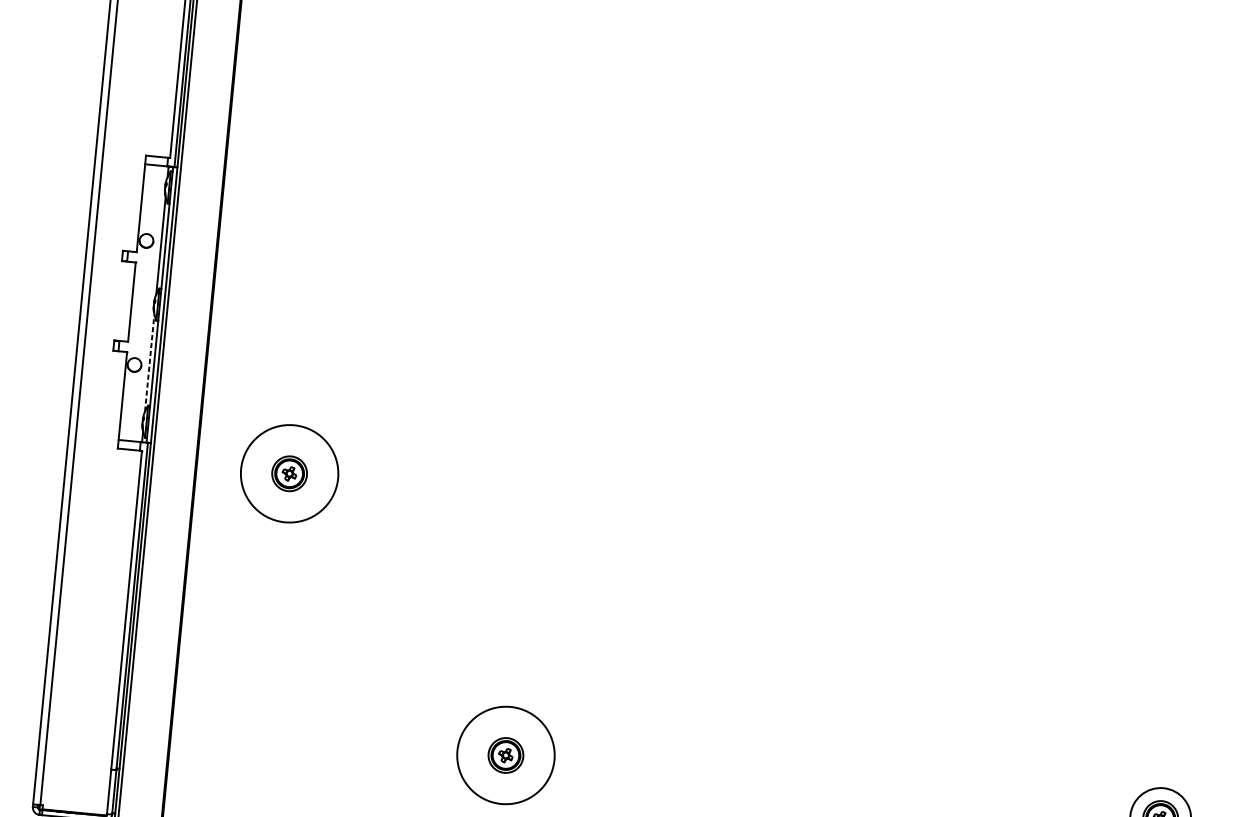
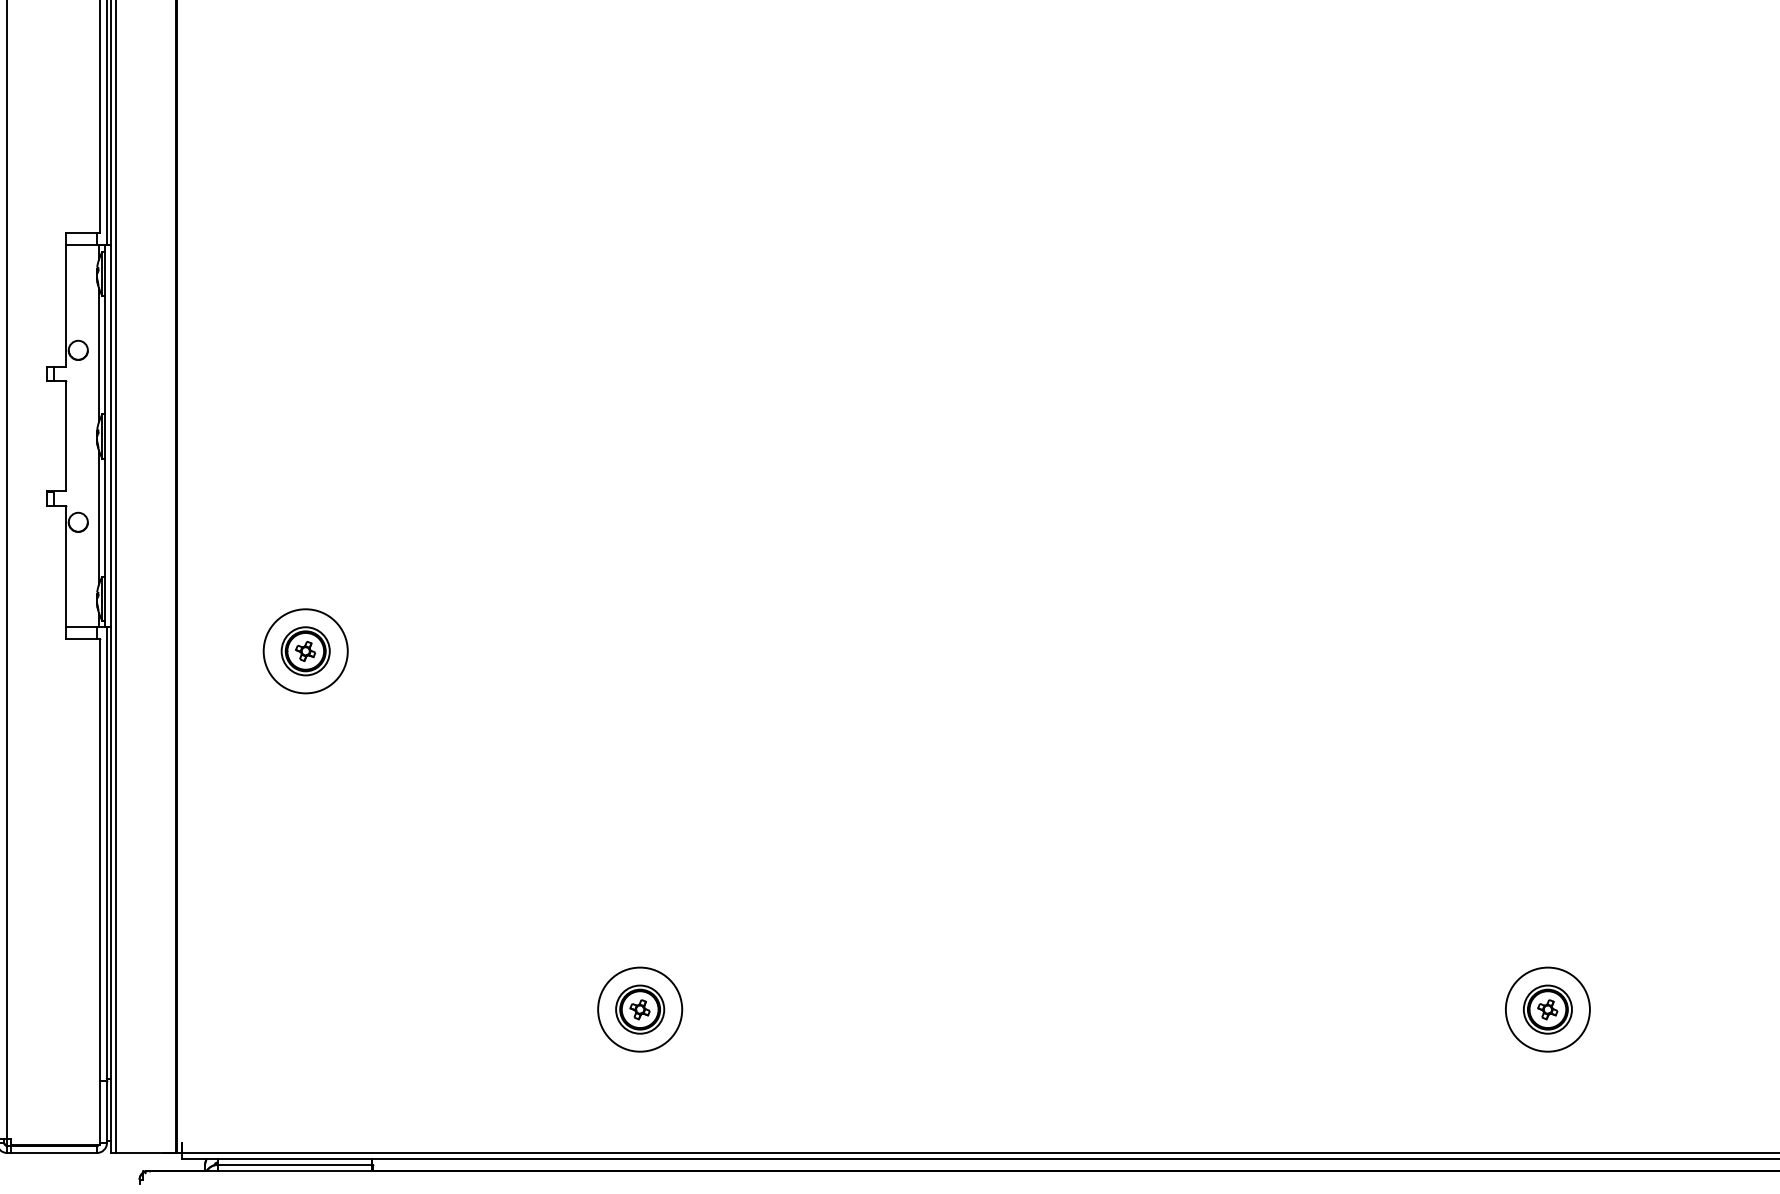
line: (149, 362) -> (98, 517), dashed -> solid
circle: (289, 473) -> (305, 651), size x0.62
circle: (506, 755) -> (640, 1009), size x0.62

